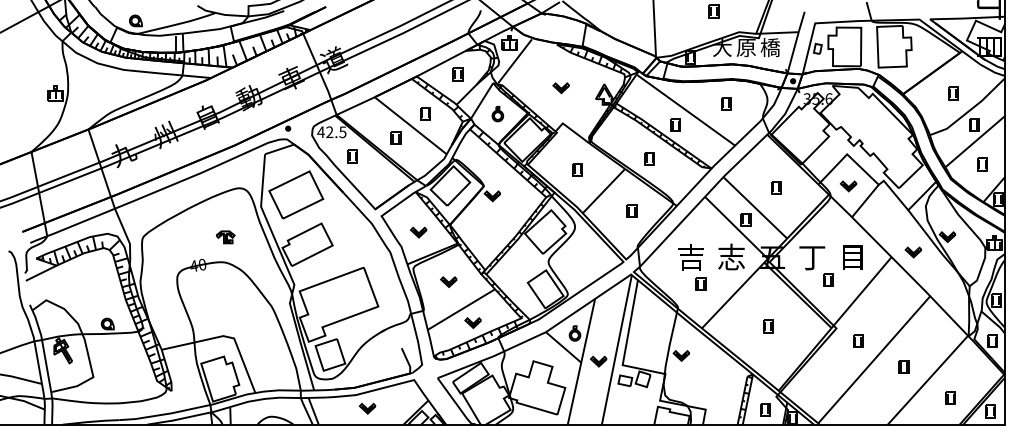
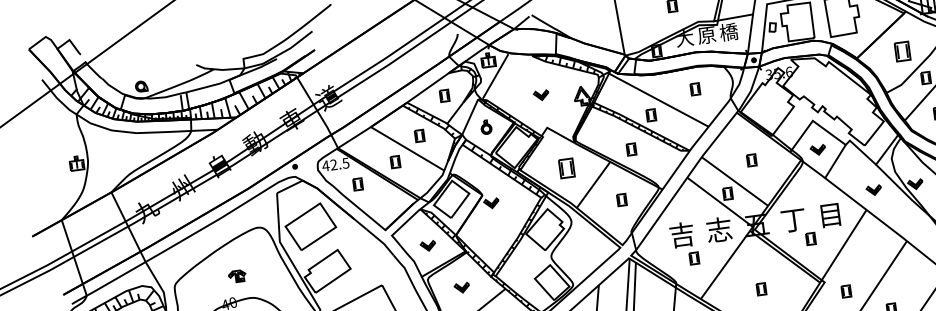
part: (953, 93) -> (903, 51), size x1.6
part: (577, 169) -> (566, 168), size x1.6
part: (225, 237) -> (237, 276), moved
part: (912, 252) -> (873, 190), moved

